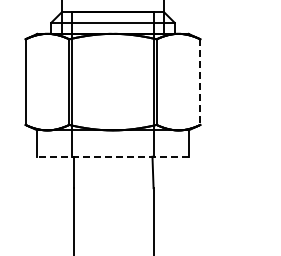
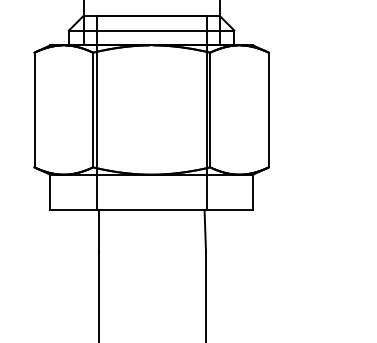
line: (200, 82) -> (268, 110), dashed -> solid
line: (113, 156) -> (152, 209), dashed -> solid

